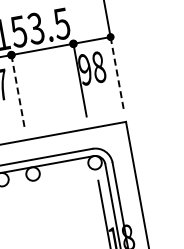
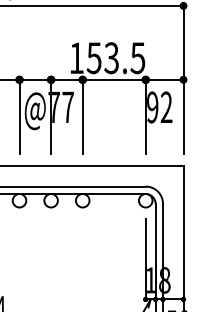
text: (98, 67) -> (166, 107), 98 -> 92
line: (117, 73) -> (183, 116), dashed -> solid
line: (17, 91) -> (82, 116), dashed -> solid

